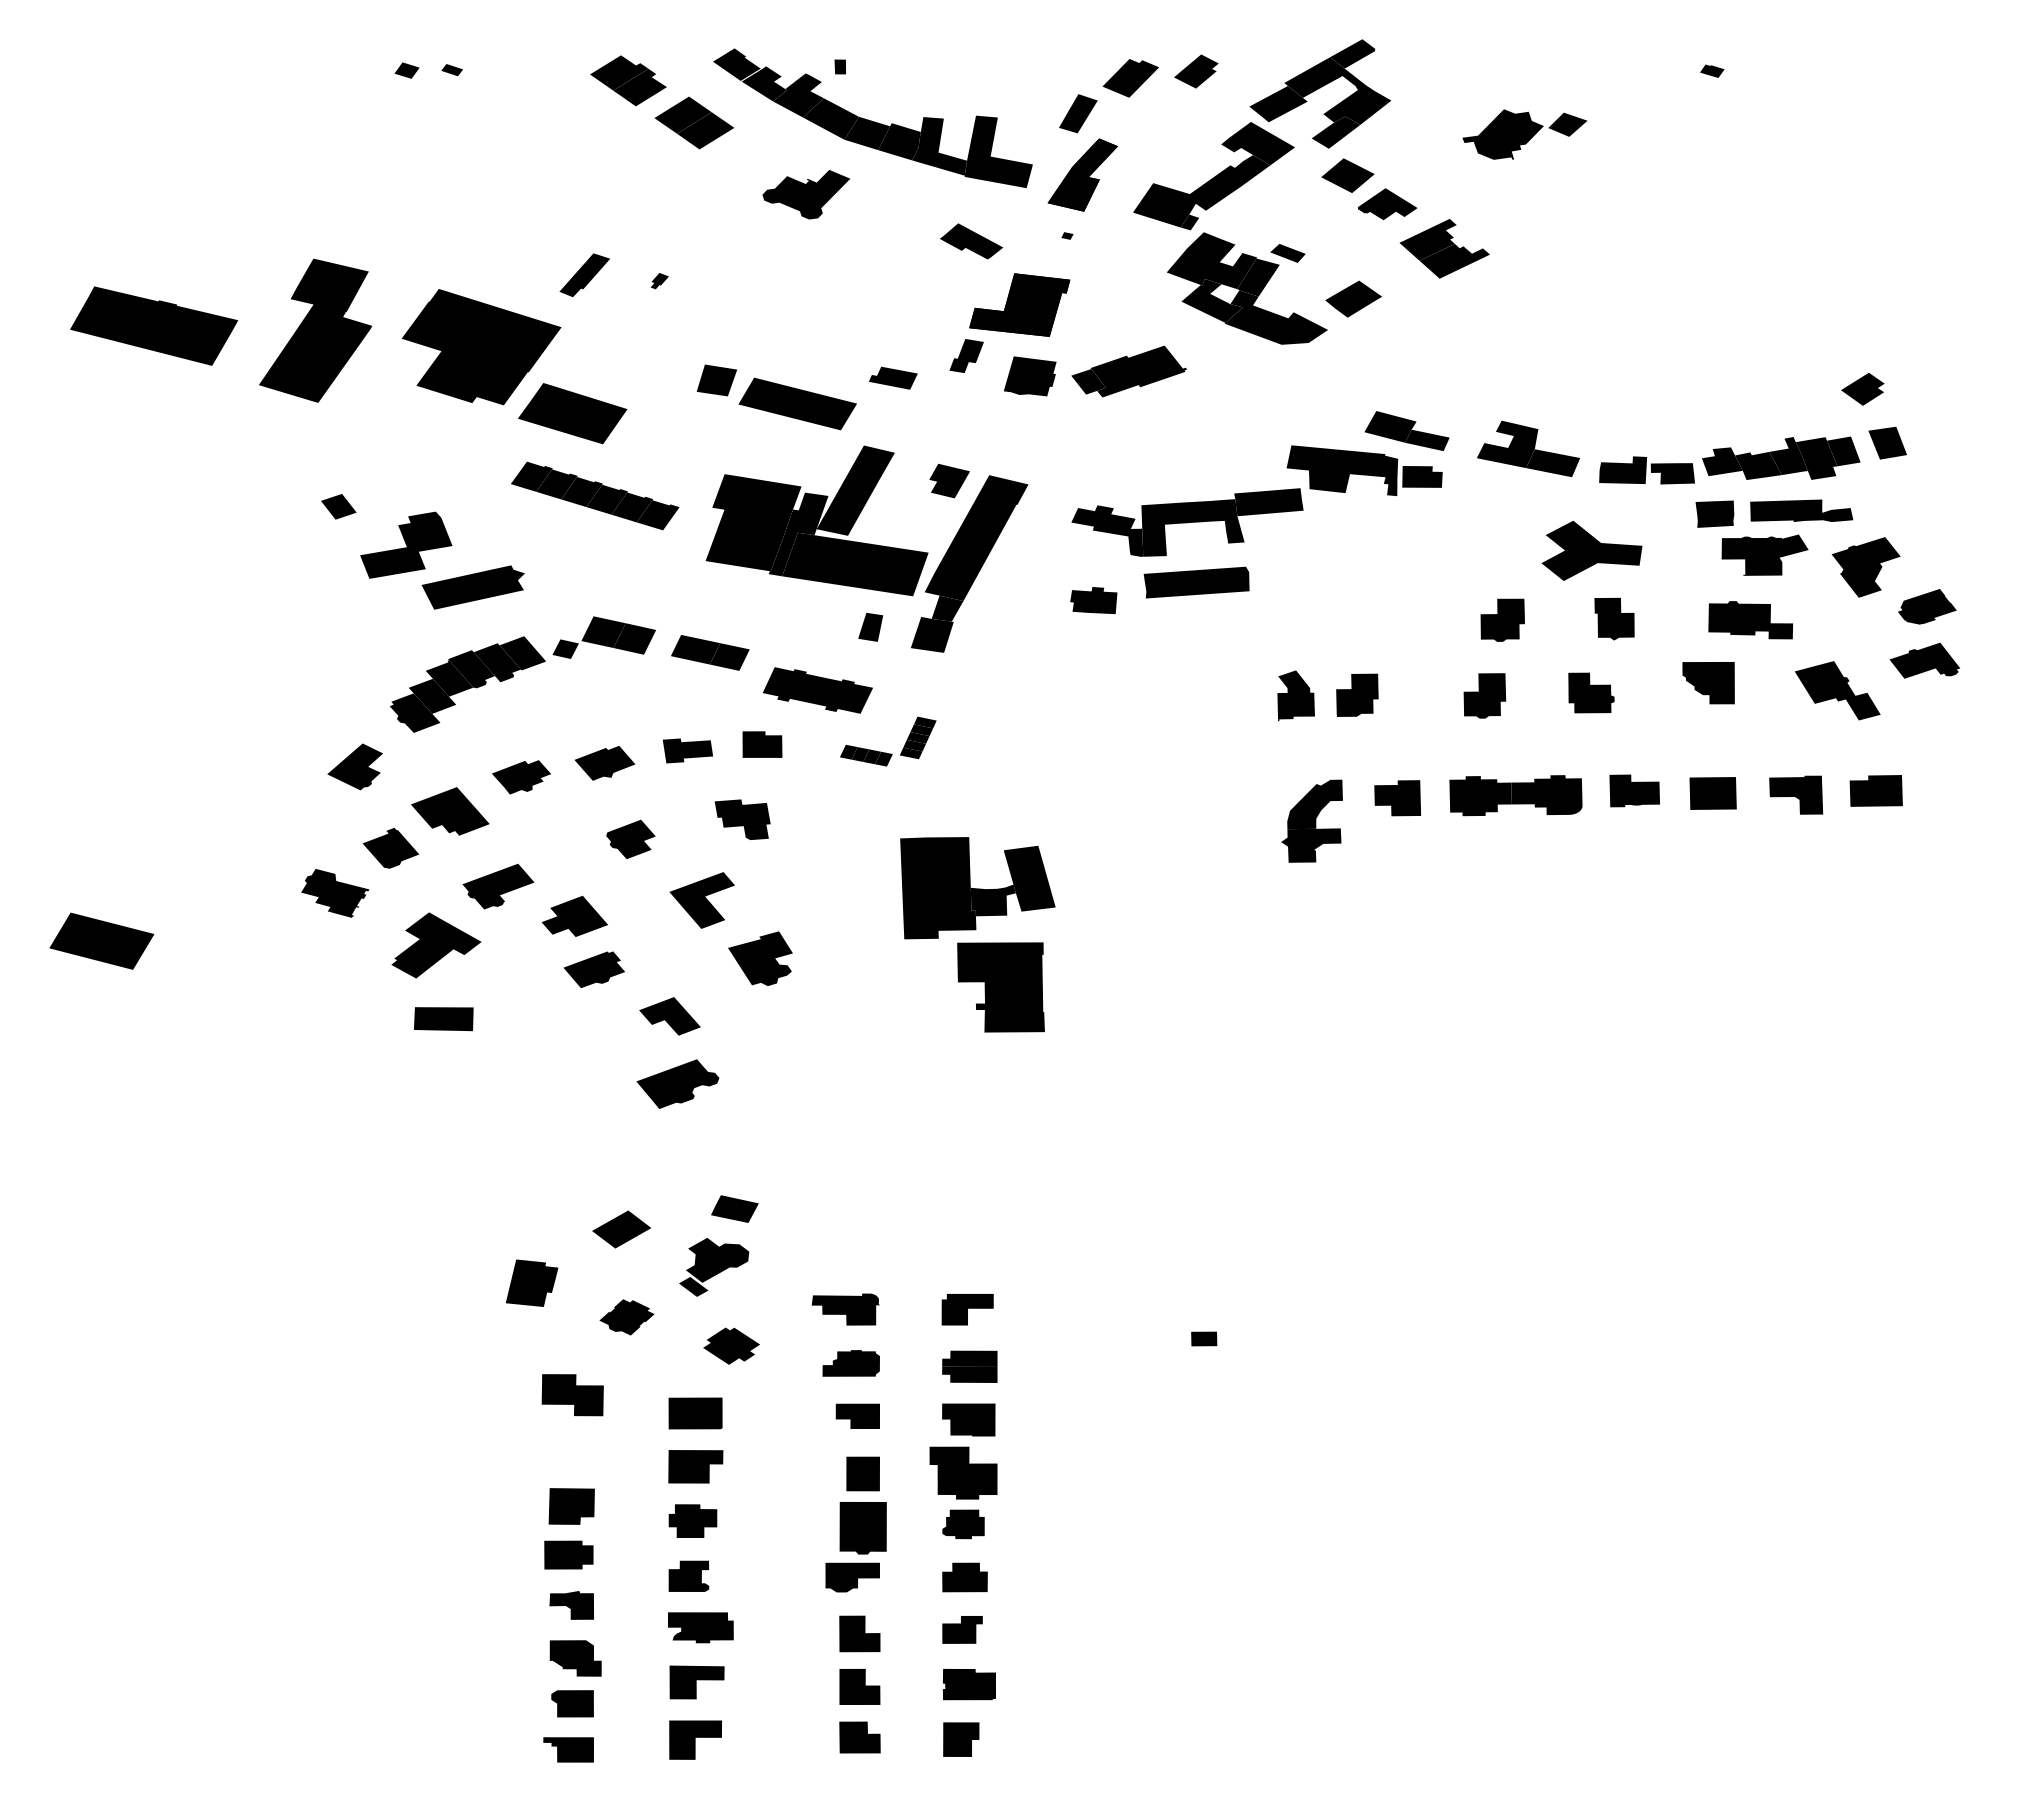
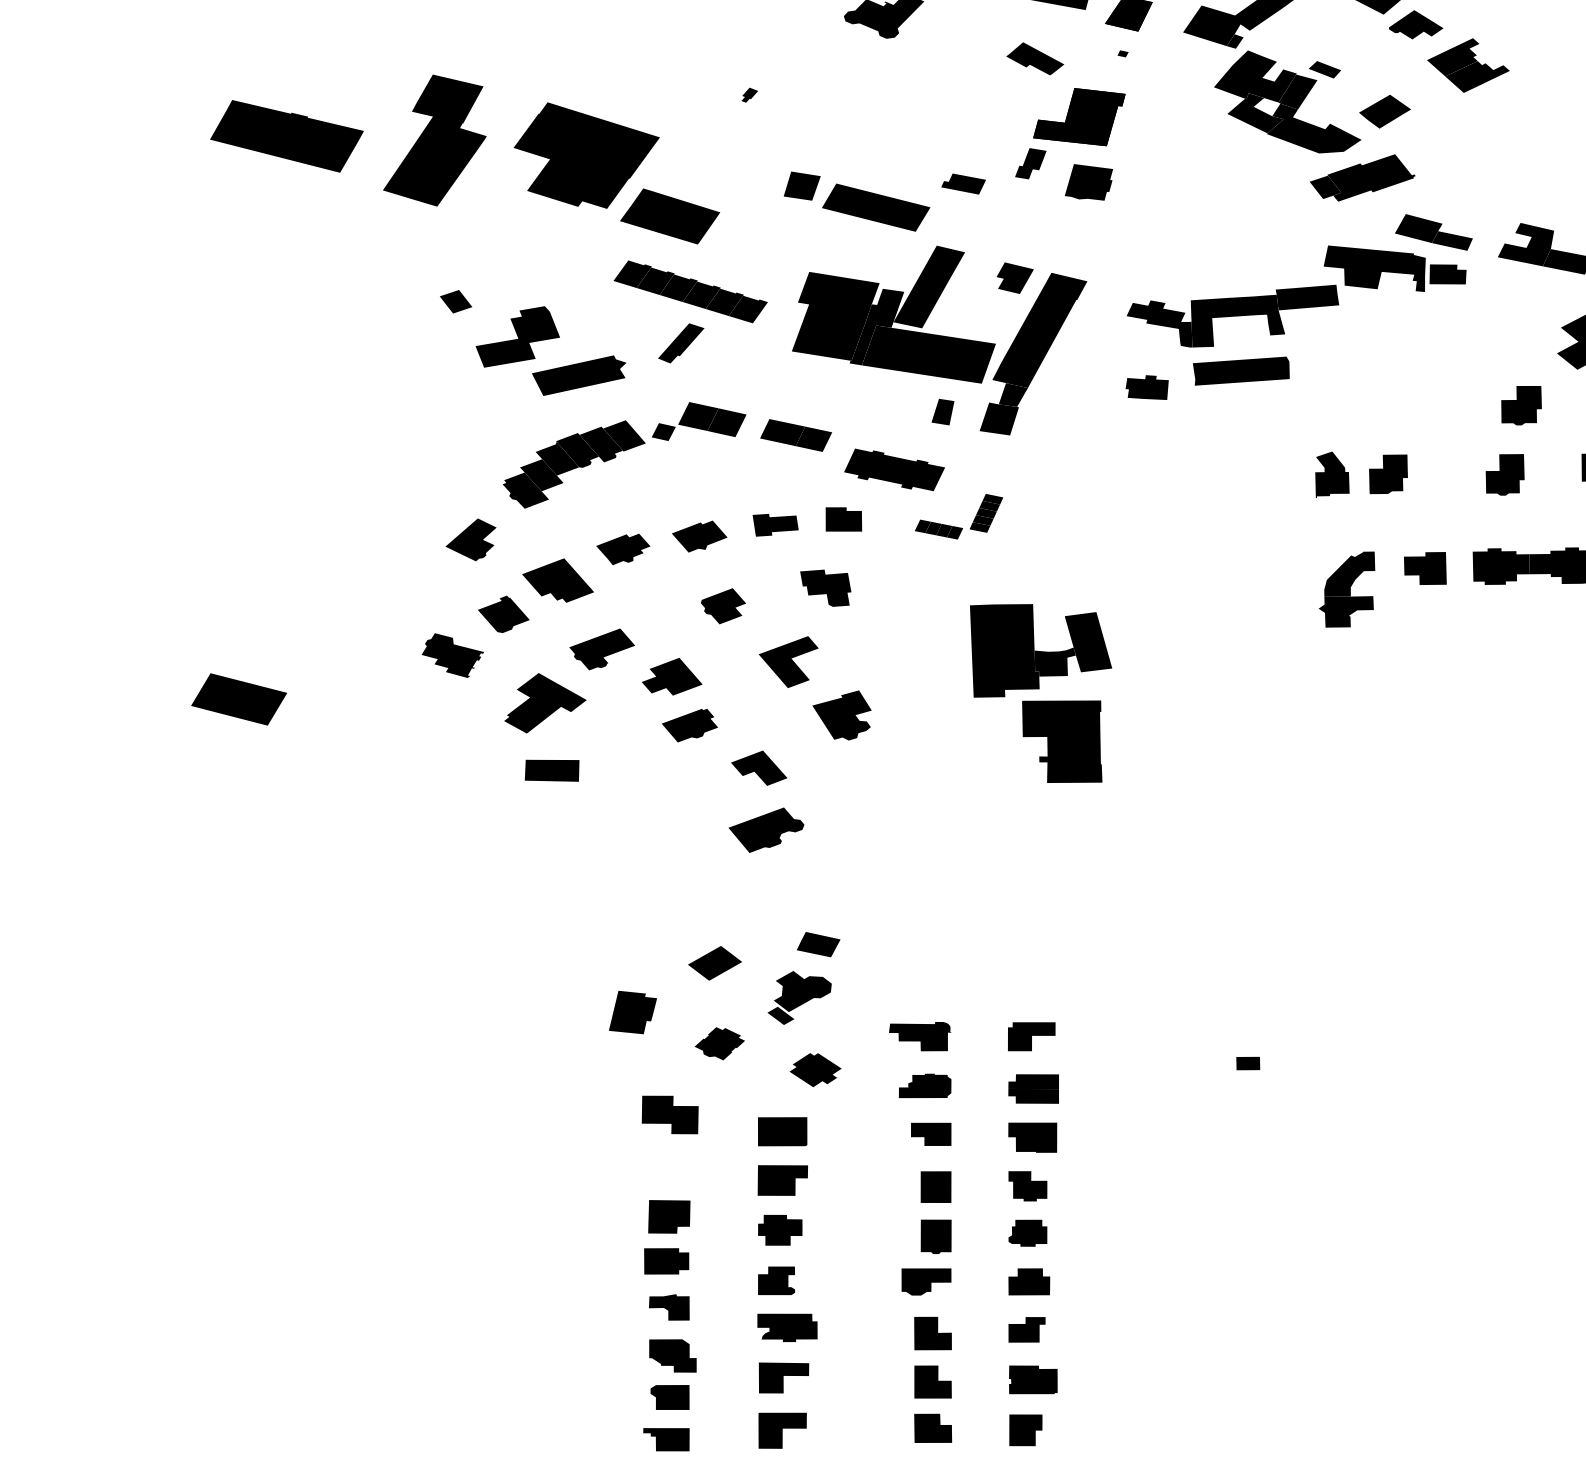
part: (584, 274) -> (680, 342), moved
part: (1128, 371) -> (1362, 177), moved
part: (963, 1472) -> (1027, 1185), size x0.62
part: (863, 1528) -> (936, 1237), size x0.71

